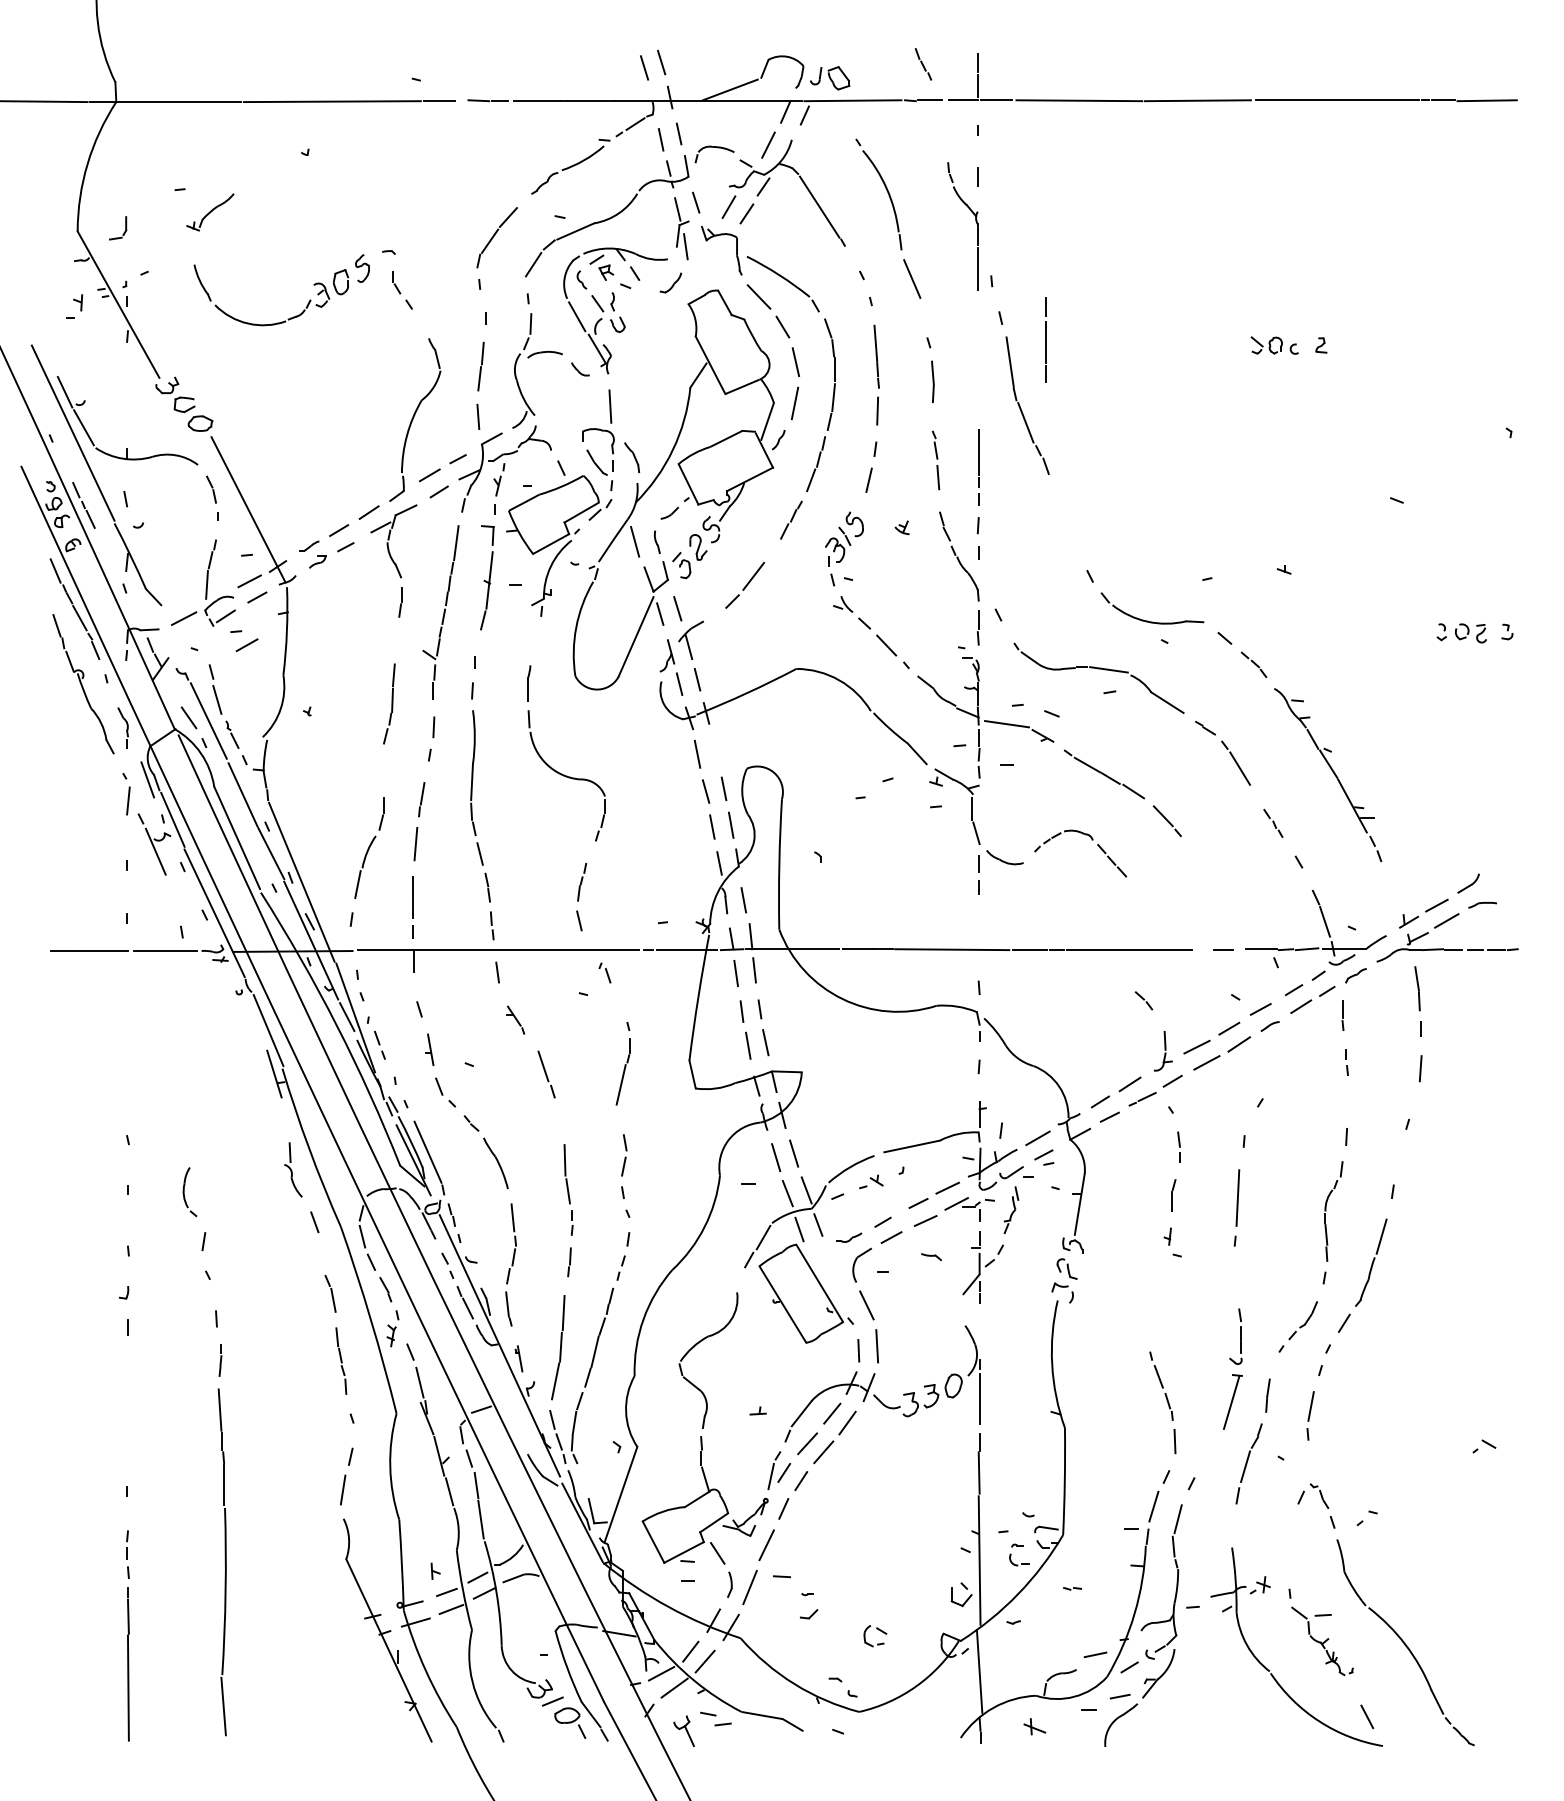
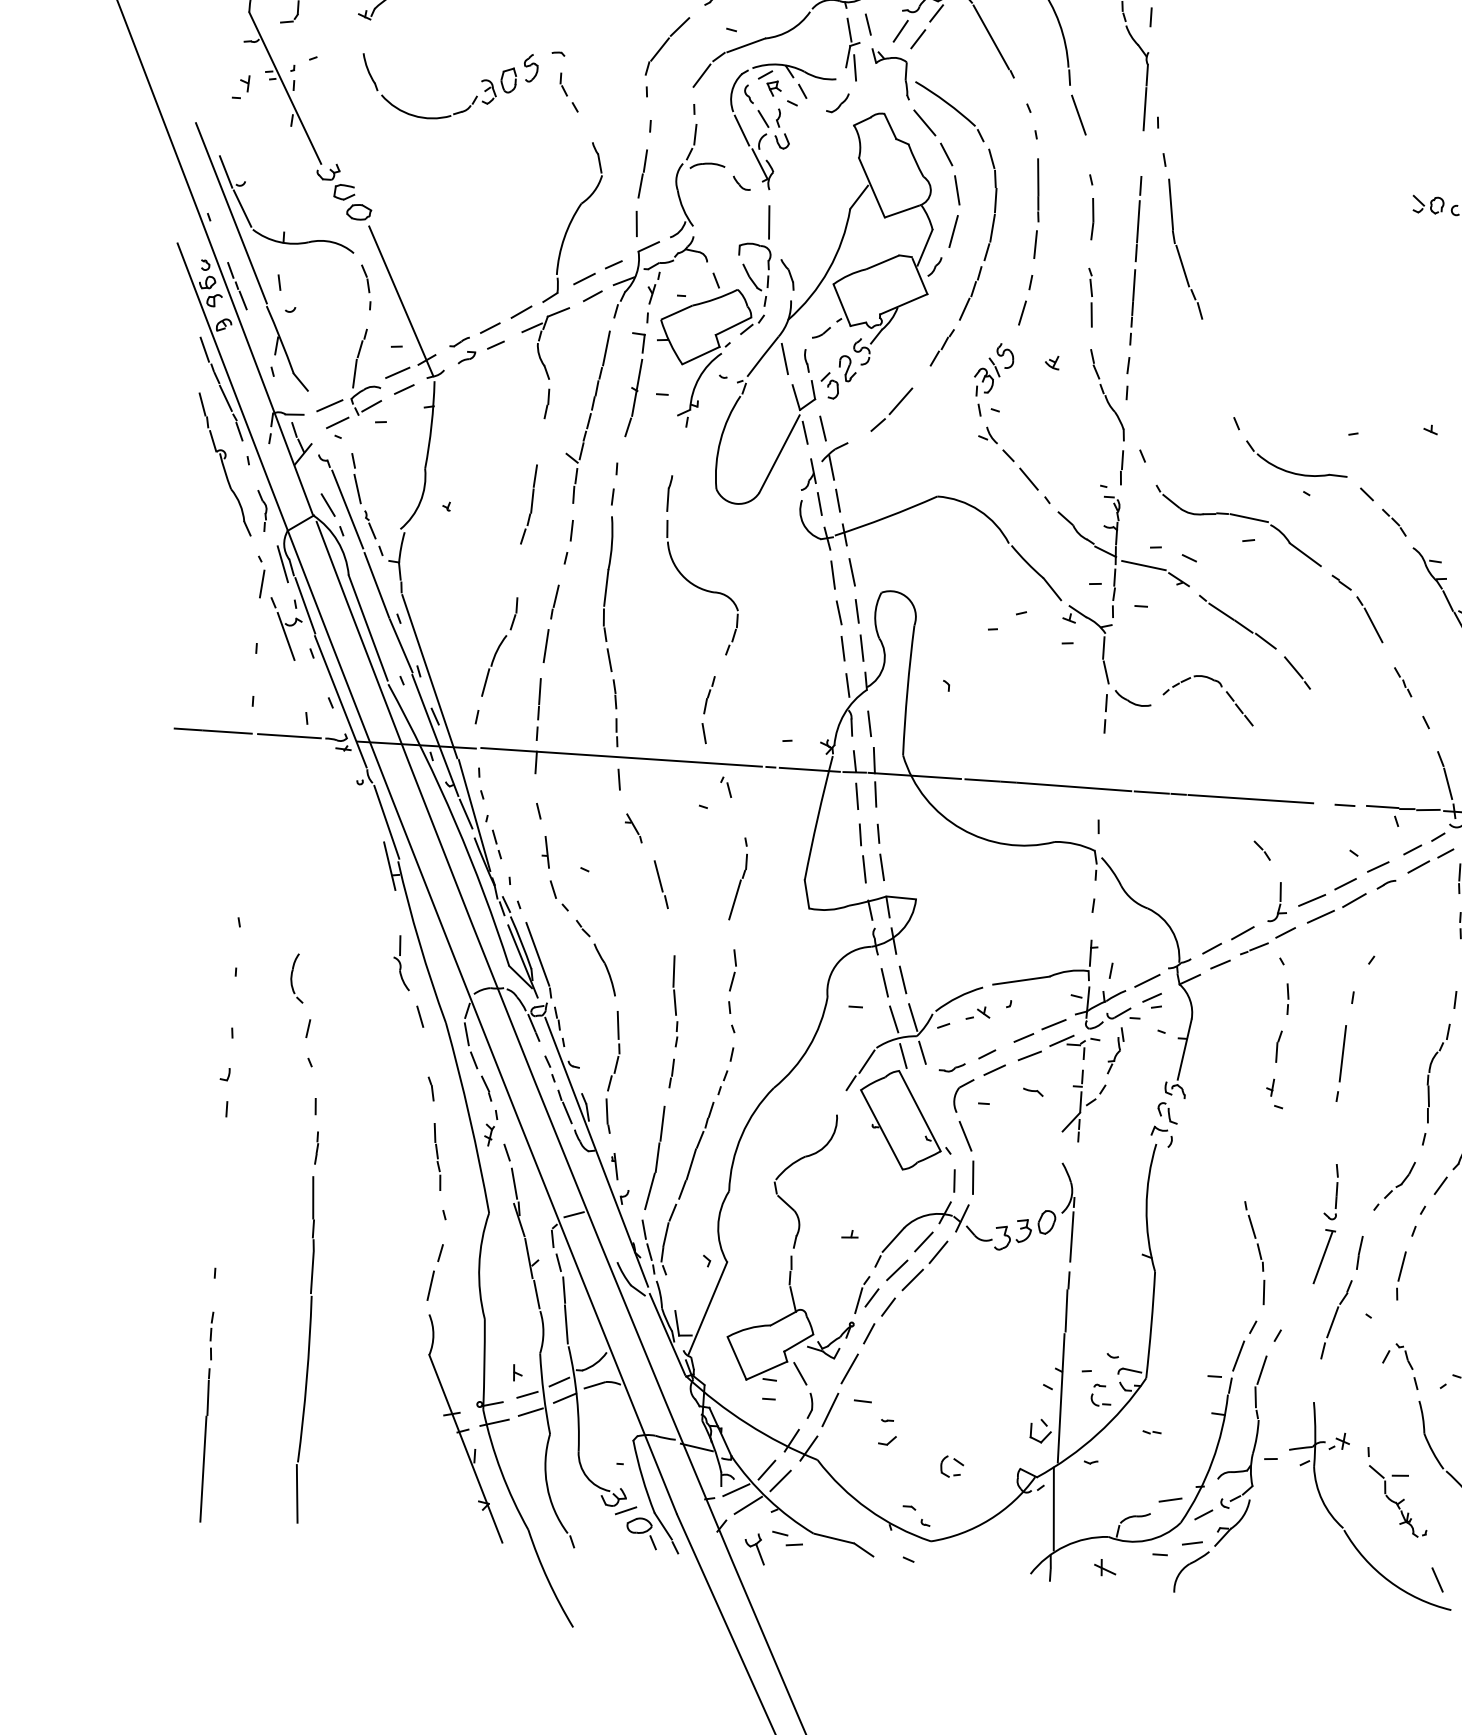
line: (1045, 339) -> (1138, 218), moved
line: (246, 645) -> (337, 423), moved
line: (716, 750) -> (852, 572), added
part: (330, 1293) -> (431, 1088), size x0.62

